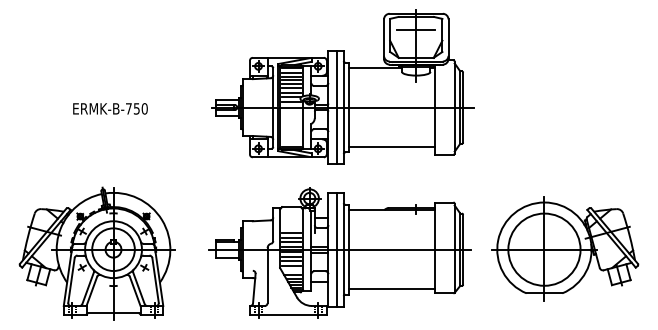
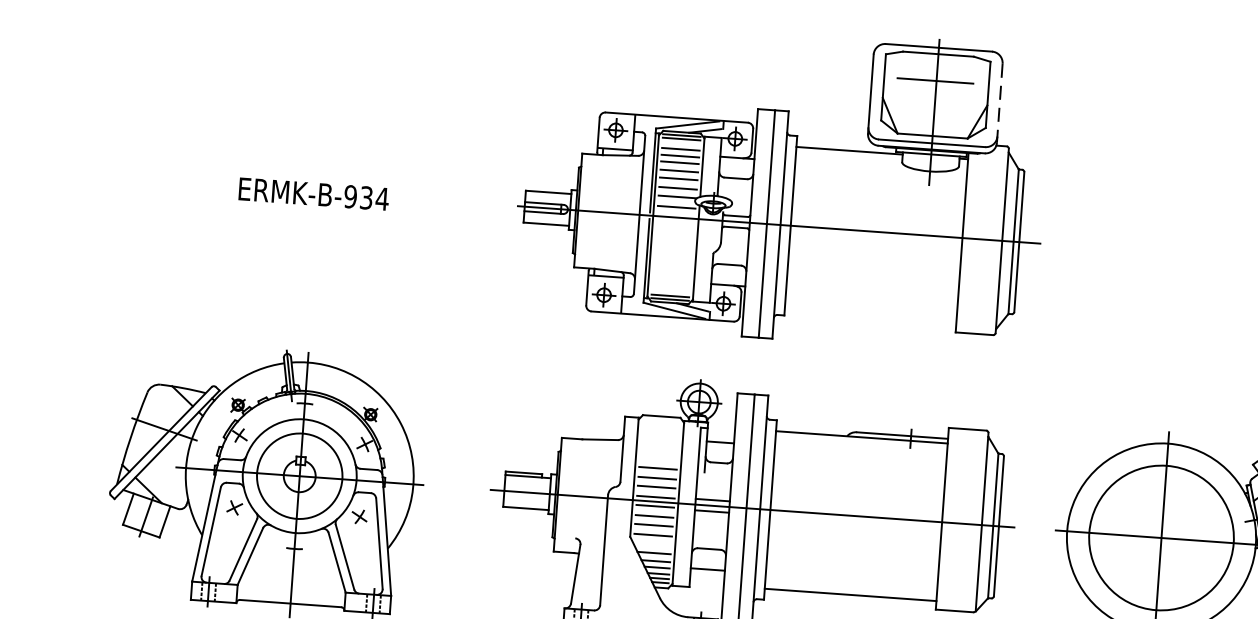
line: (448, 39) -> (999, 103), solid -> dashed
text: (136, 108) -> (365, 197), ERMK-B-750 -> ERMK-B-934
line: (391, 146) -> (870, 309), removed

